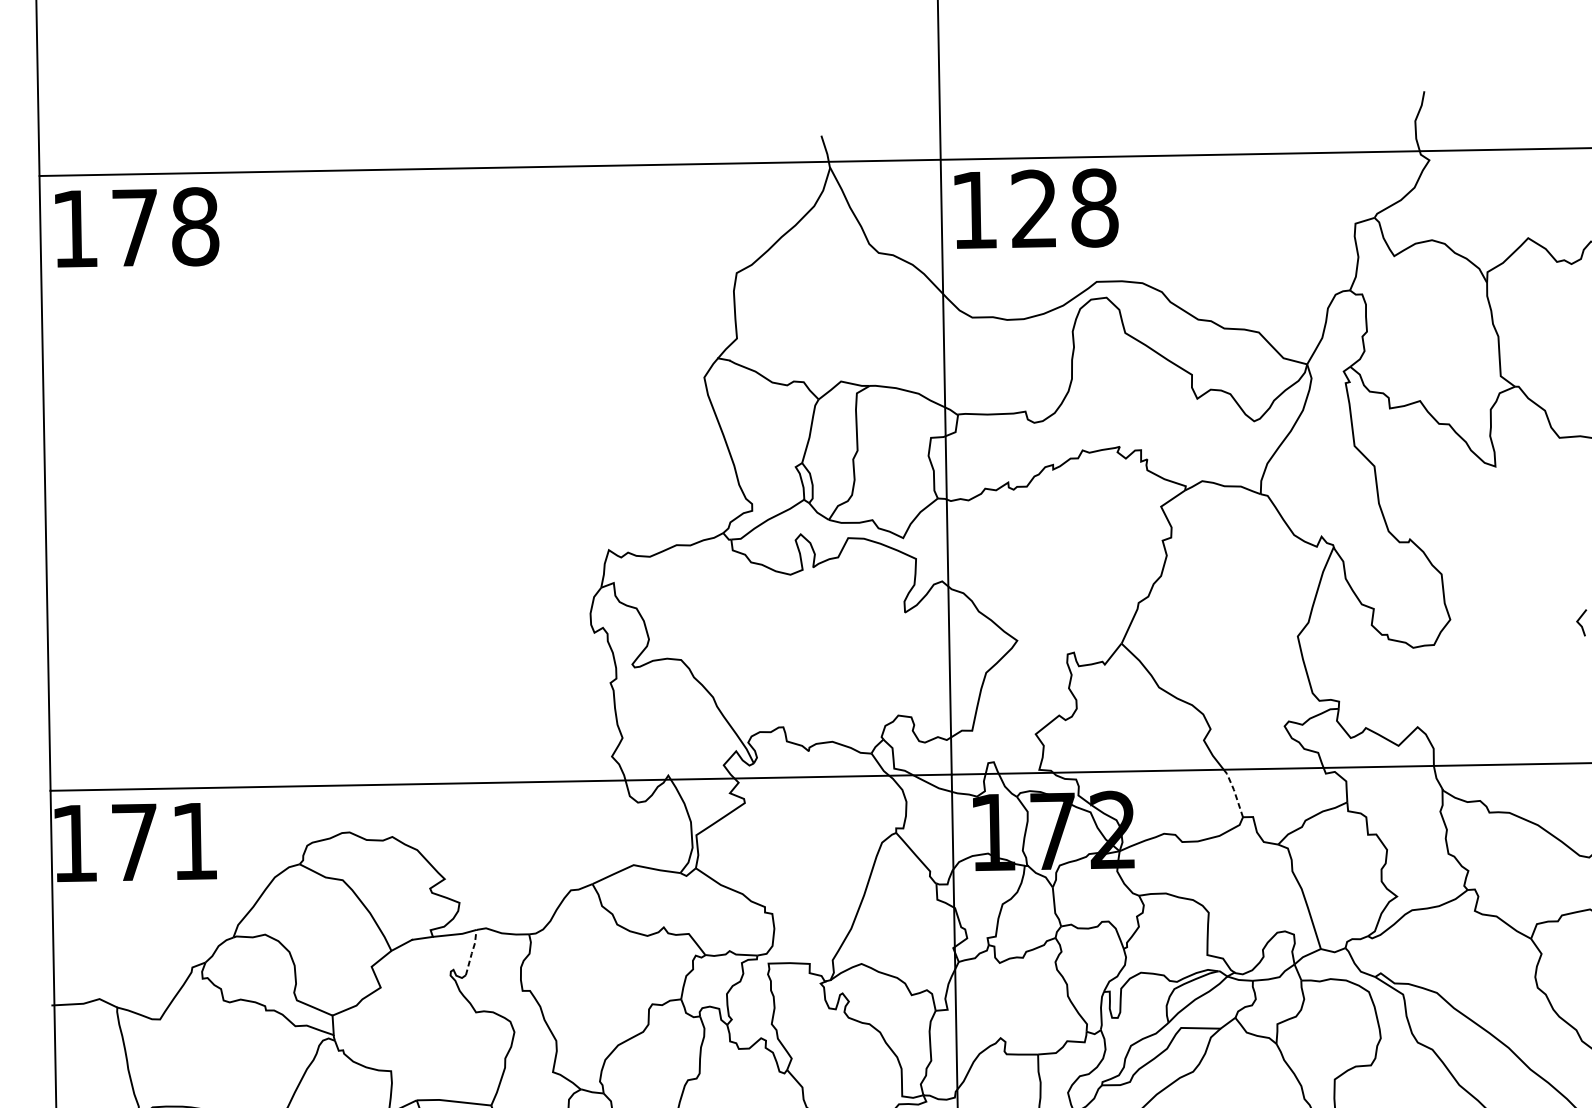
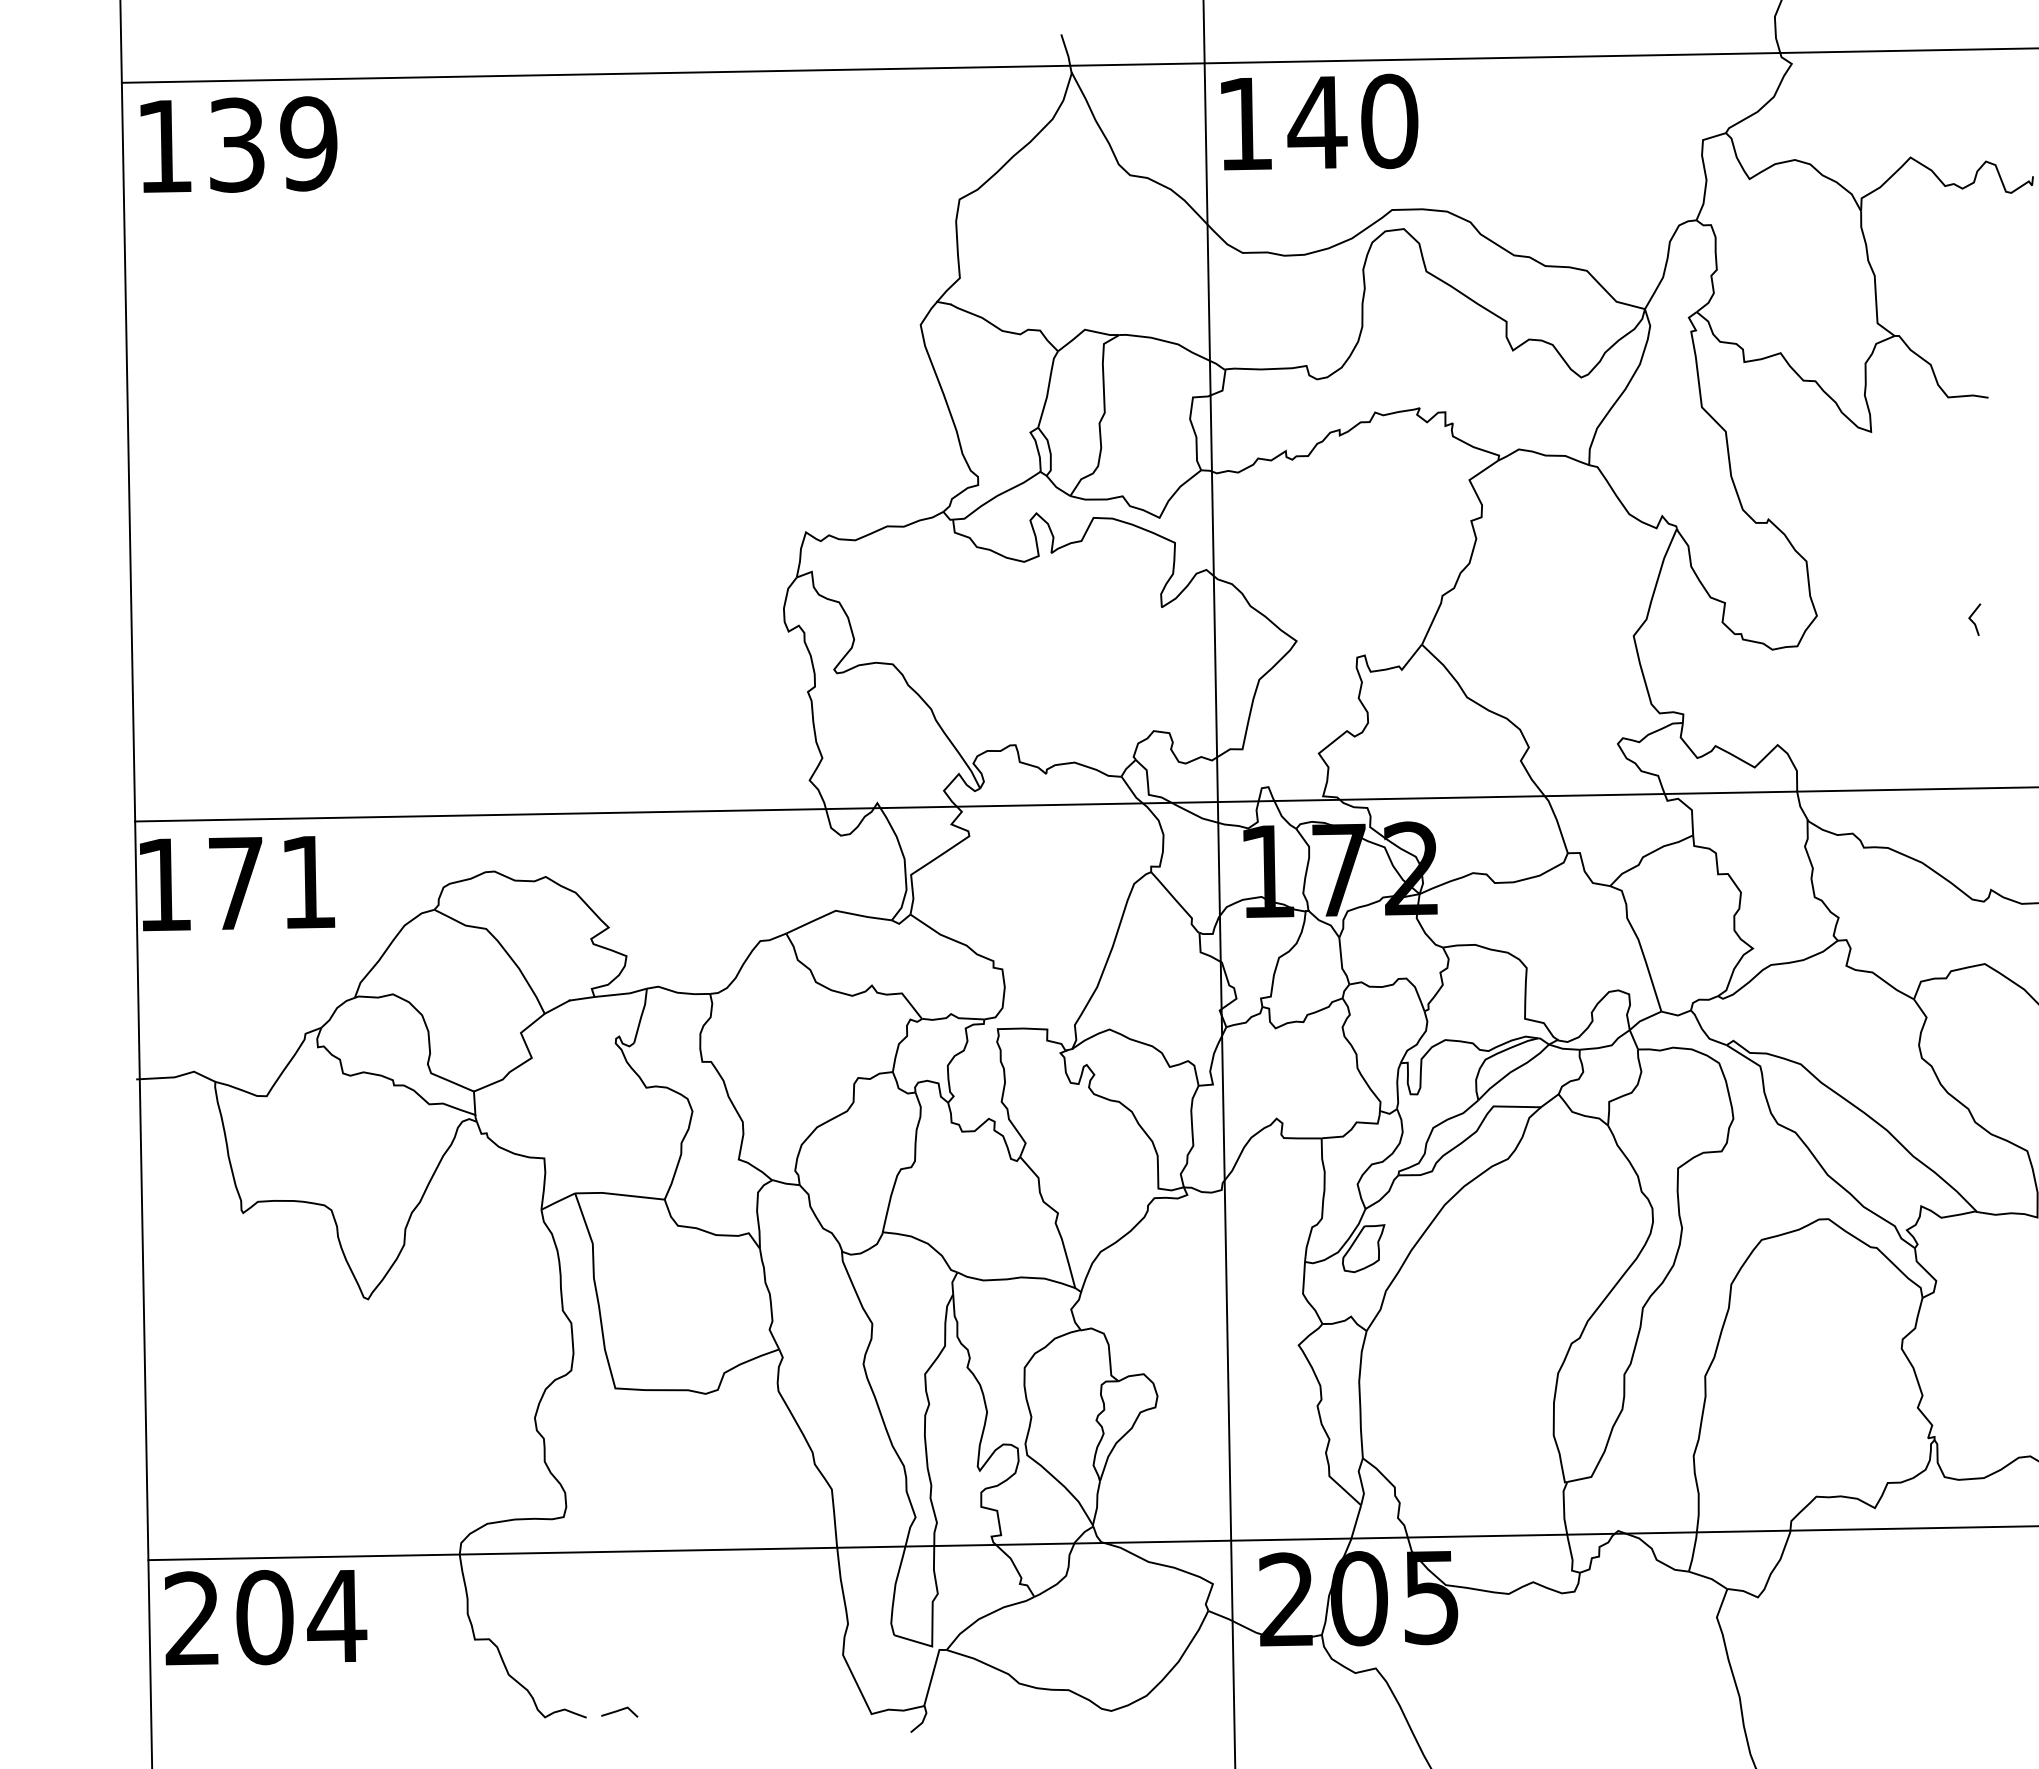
text: (1063, 208) -> (1352, 121), 128 -> 140
text: (165, 227) -> (273, 144), 178 -> 139
line: (1234, 792) -> (1557, 823), dashed -> solid
line: (472, 952) -> (641, 1015), dashed -> solid

